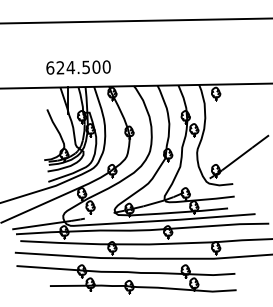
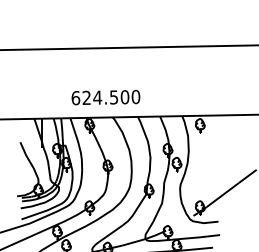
text: (78, 67) -> (105, 97), moved

